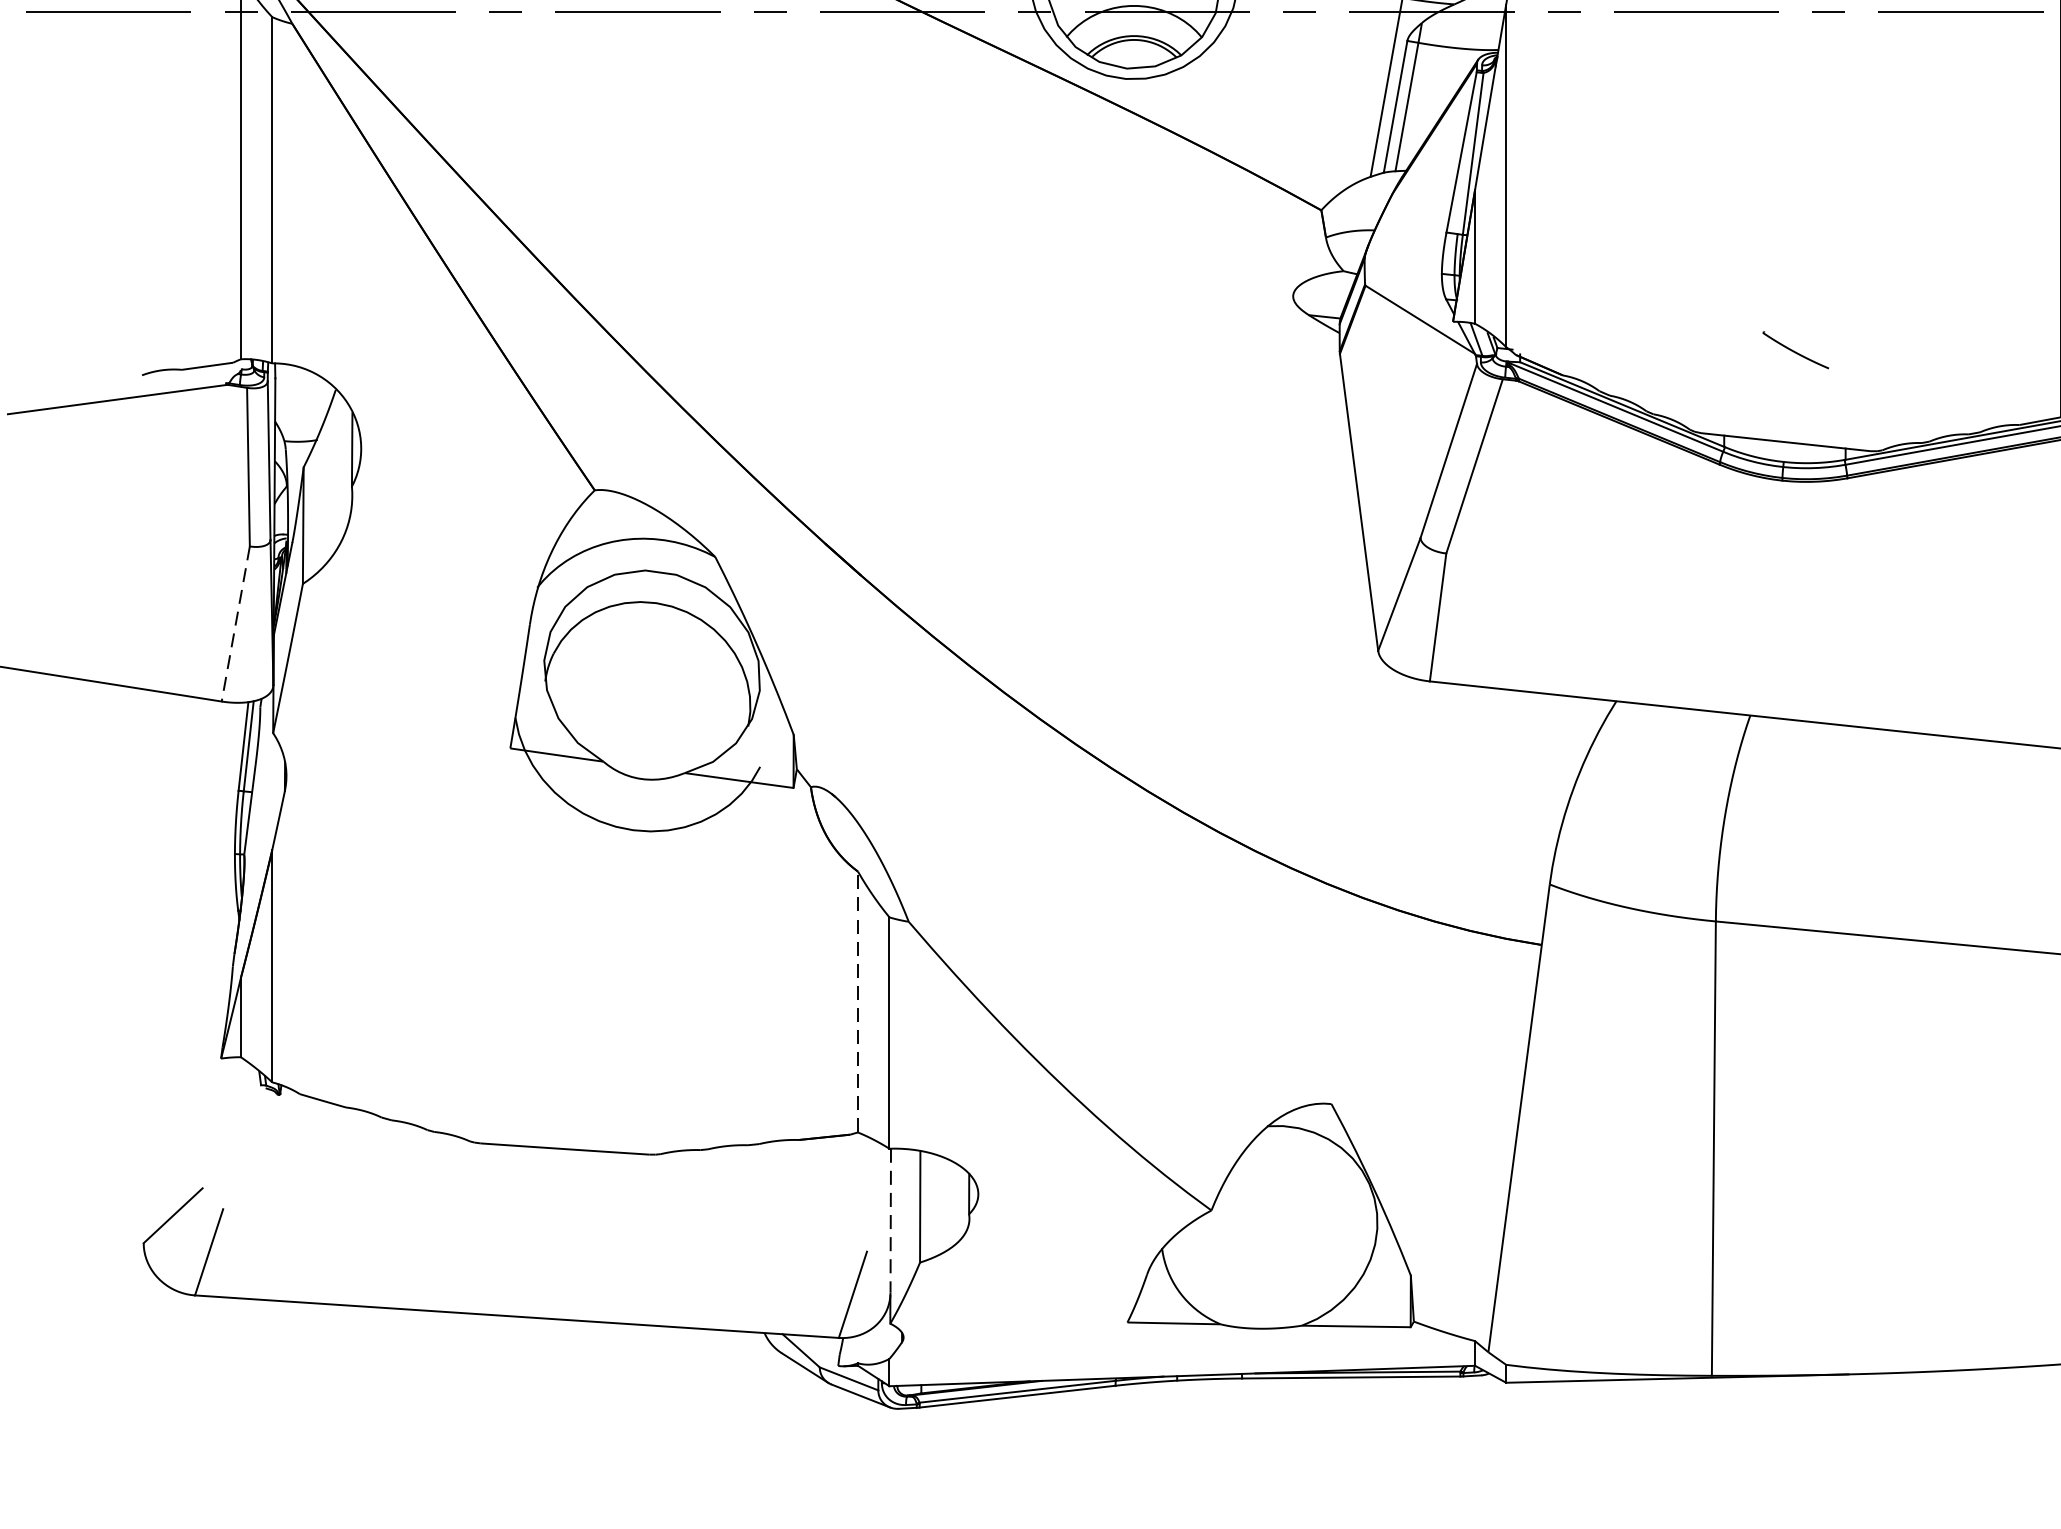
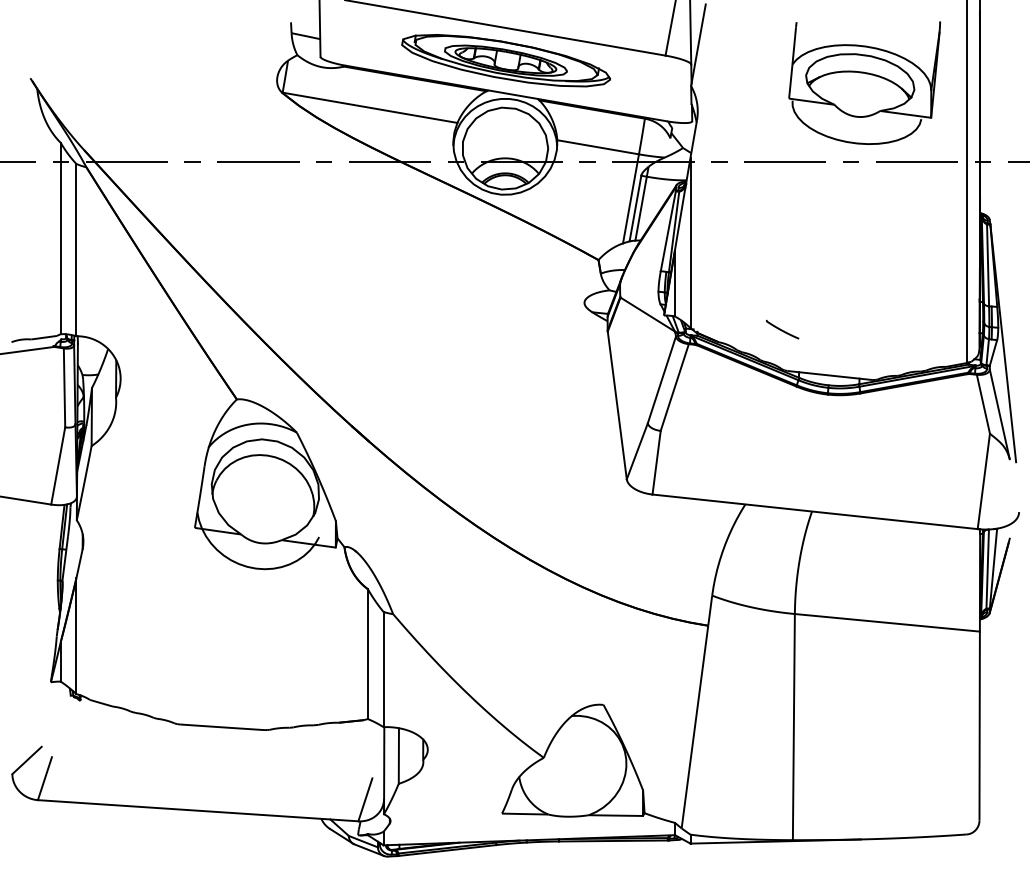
line: (1795, 349) -> (782, 329), moved
line: (236, 625) -> (58, 466), dashed -> solid
line: (857, 1002) -> (367, 654), dashed -> solid
line: (891, 1219) -> (384, 762), dashed -> solid

